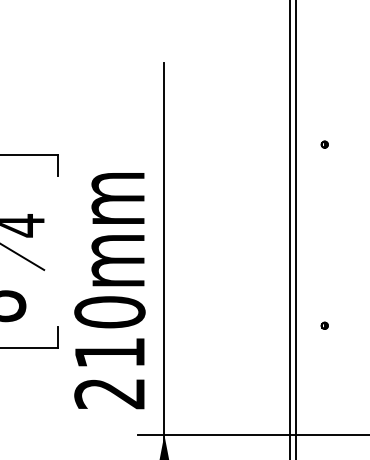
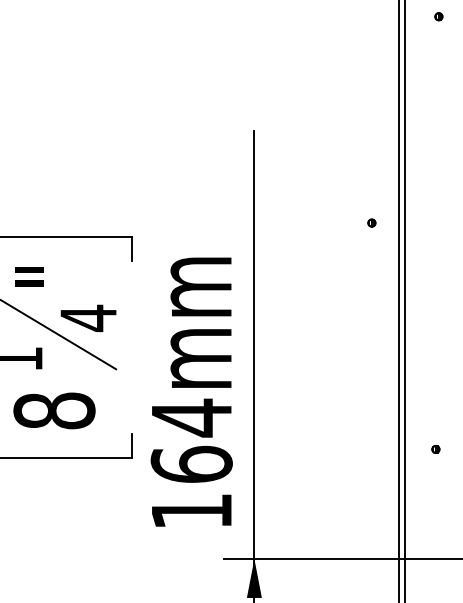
part: (324, 144) -> (371, 222), moved
part: (324, 324) -> (435, 448), moved
text: (109, 351) -> (191, 463), 210mm -> 164mm

